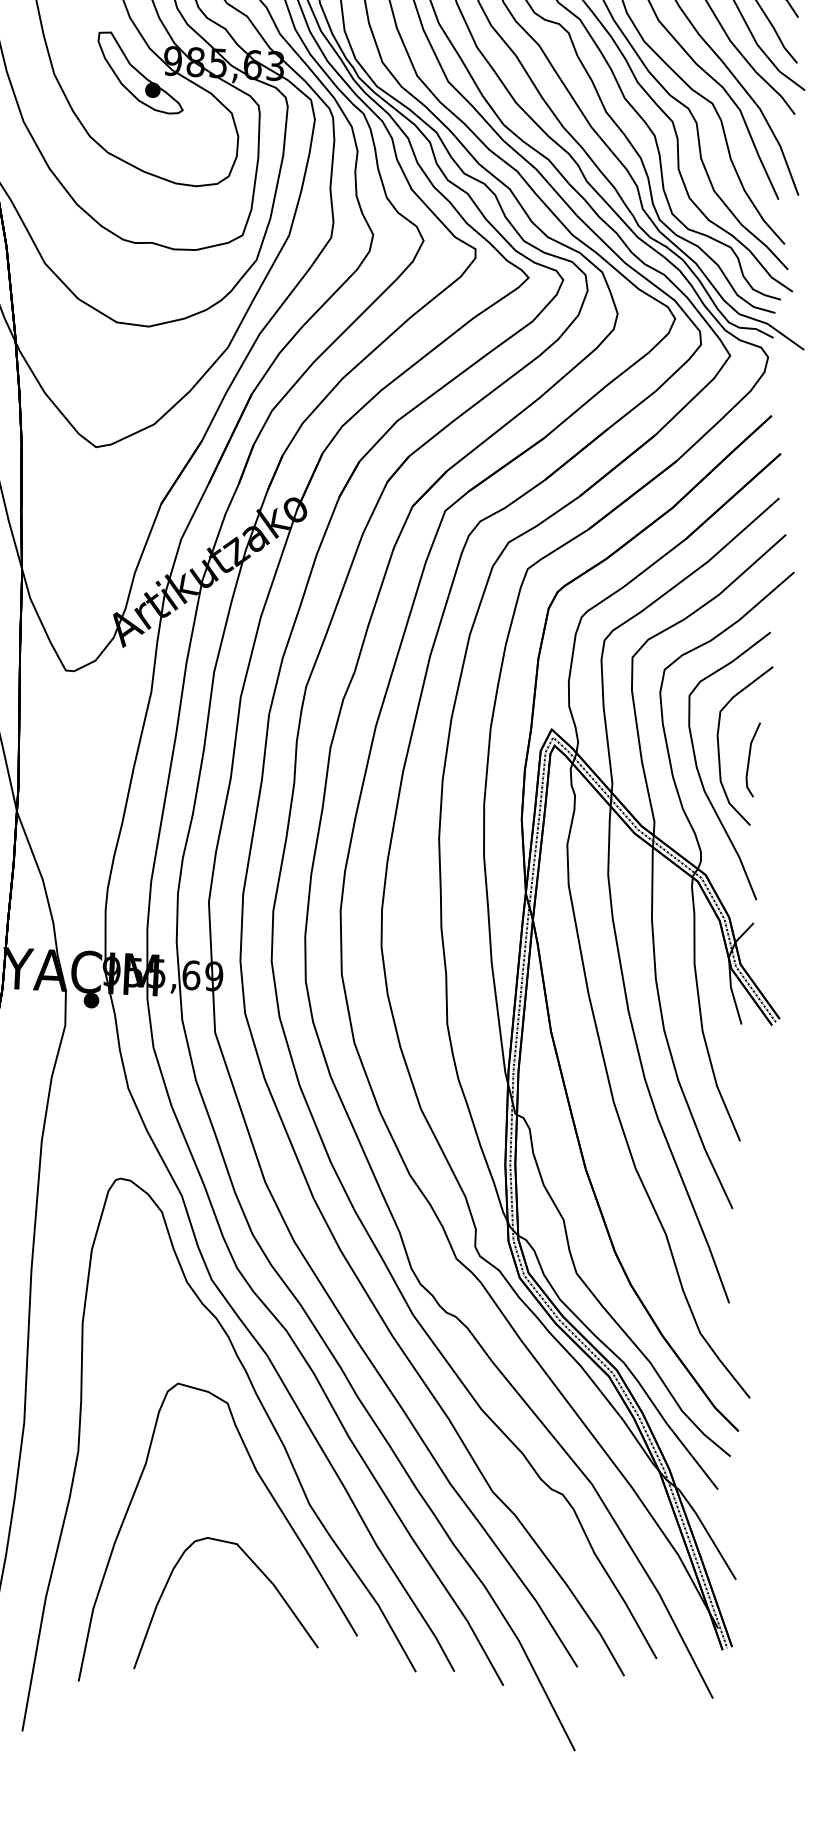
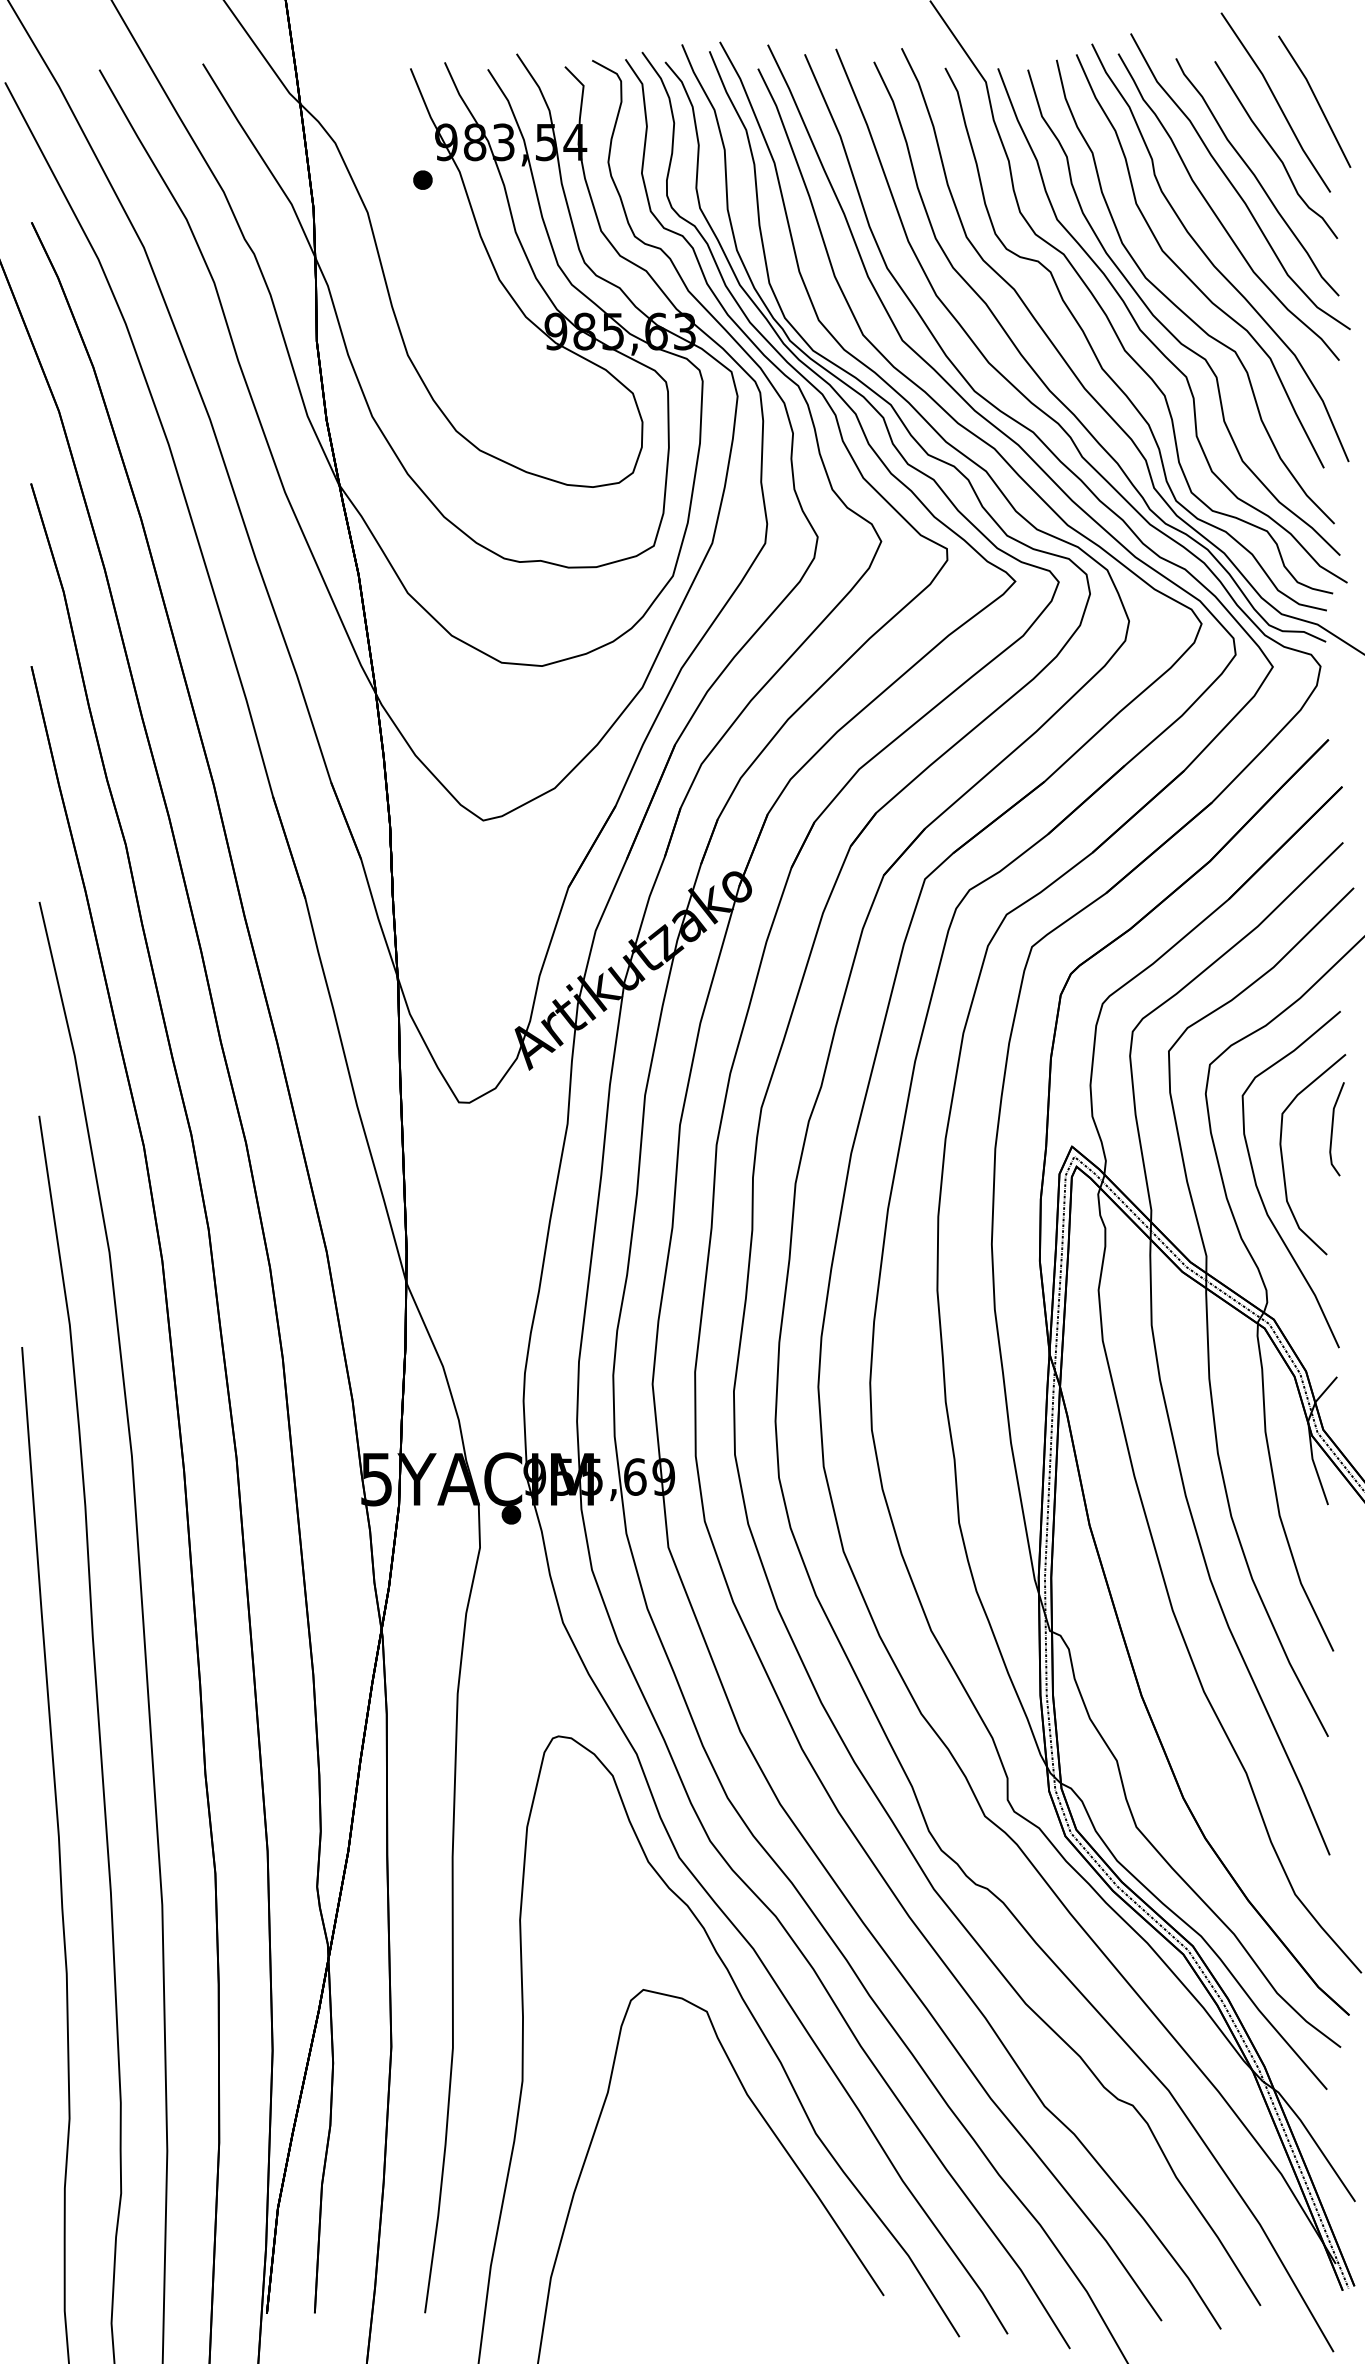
part: (140, 73) -> (516, 348), removed
part: (752, 759) -> (1336, 1129), moved
curve: (262, 1574) -> (761, 2223), removed

